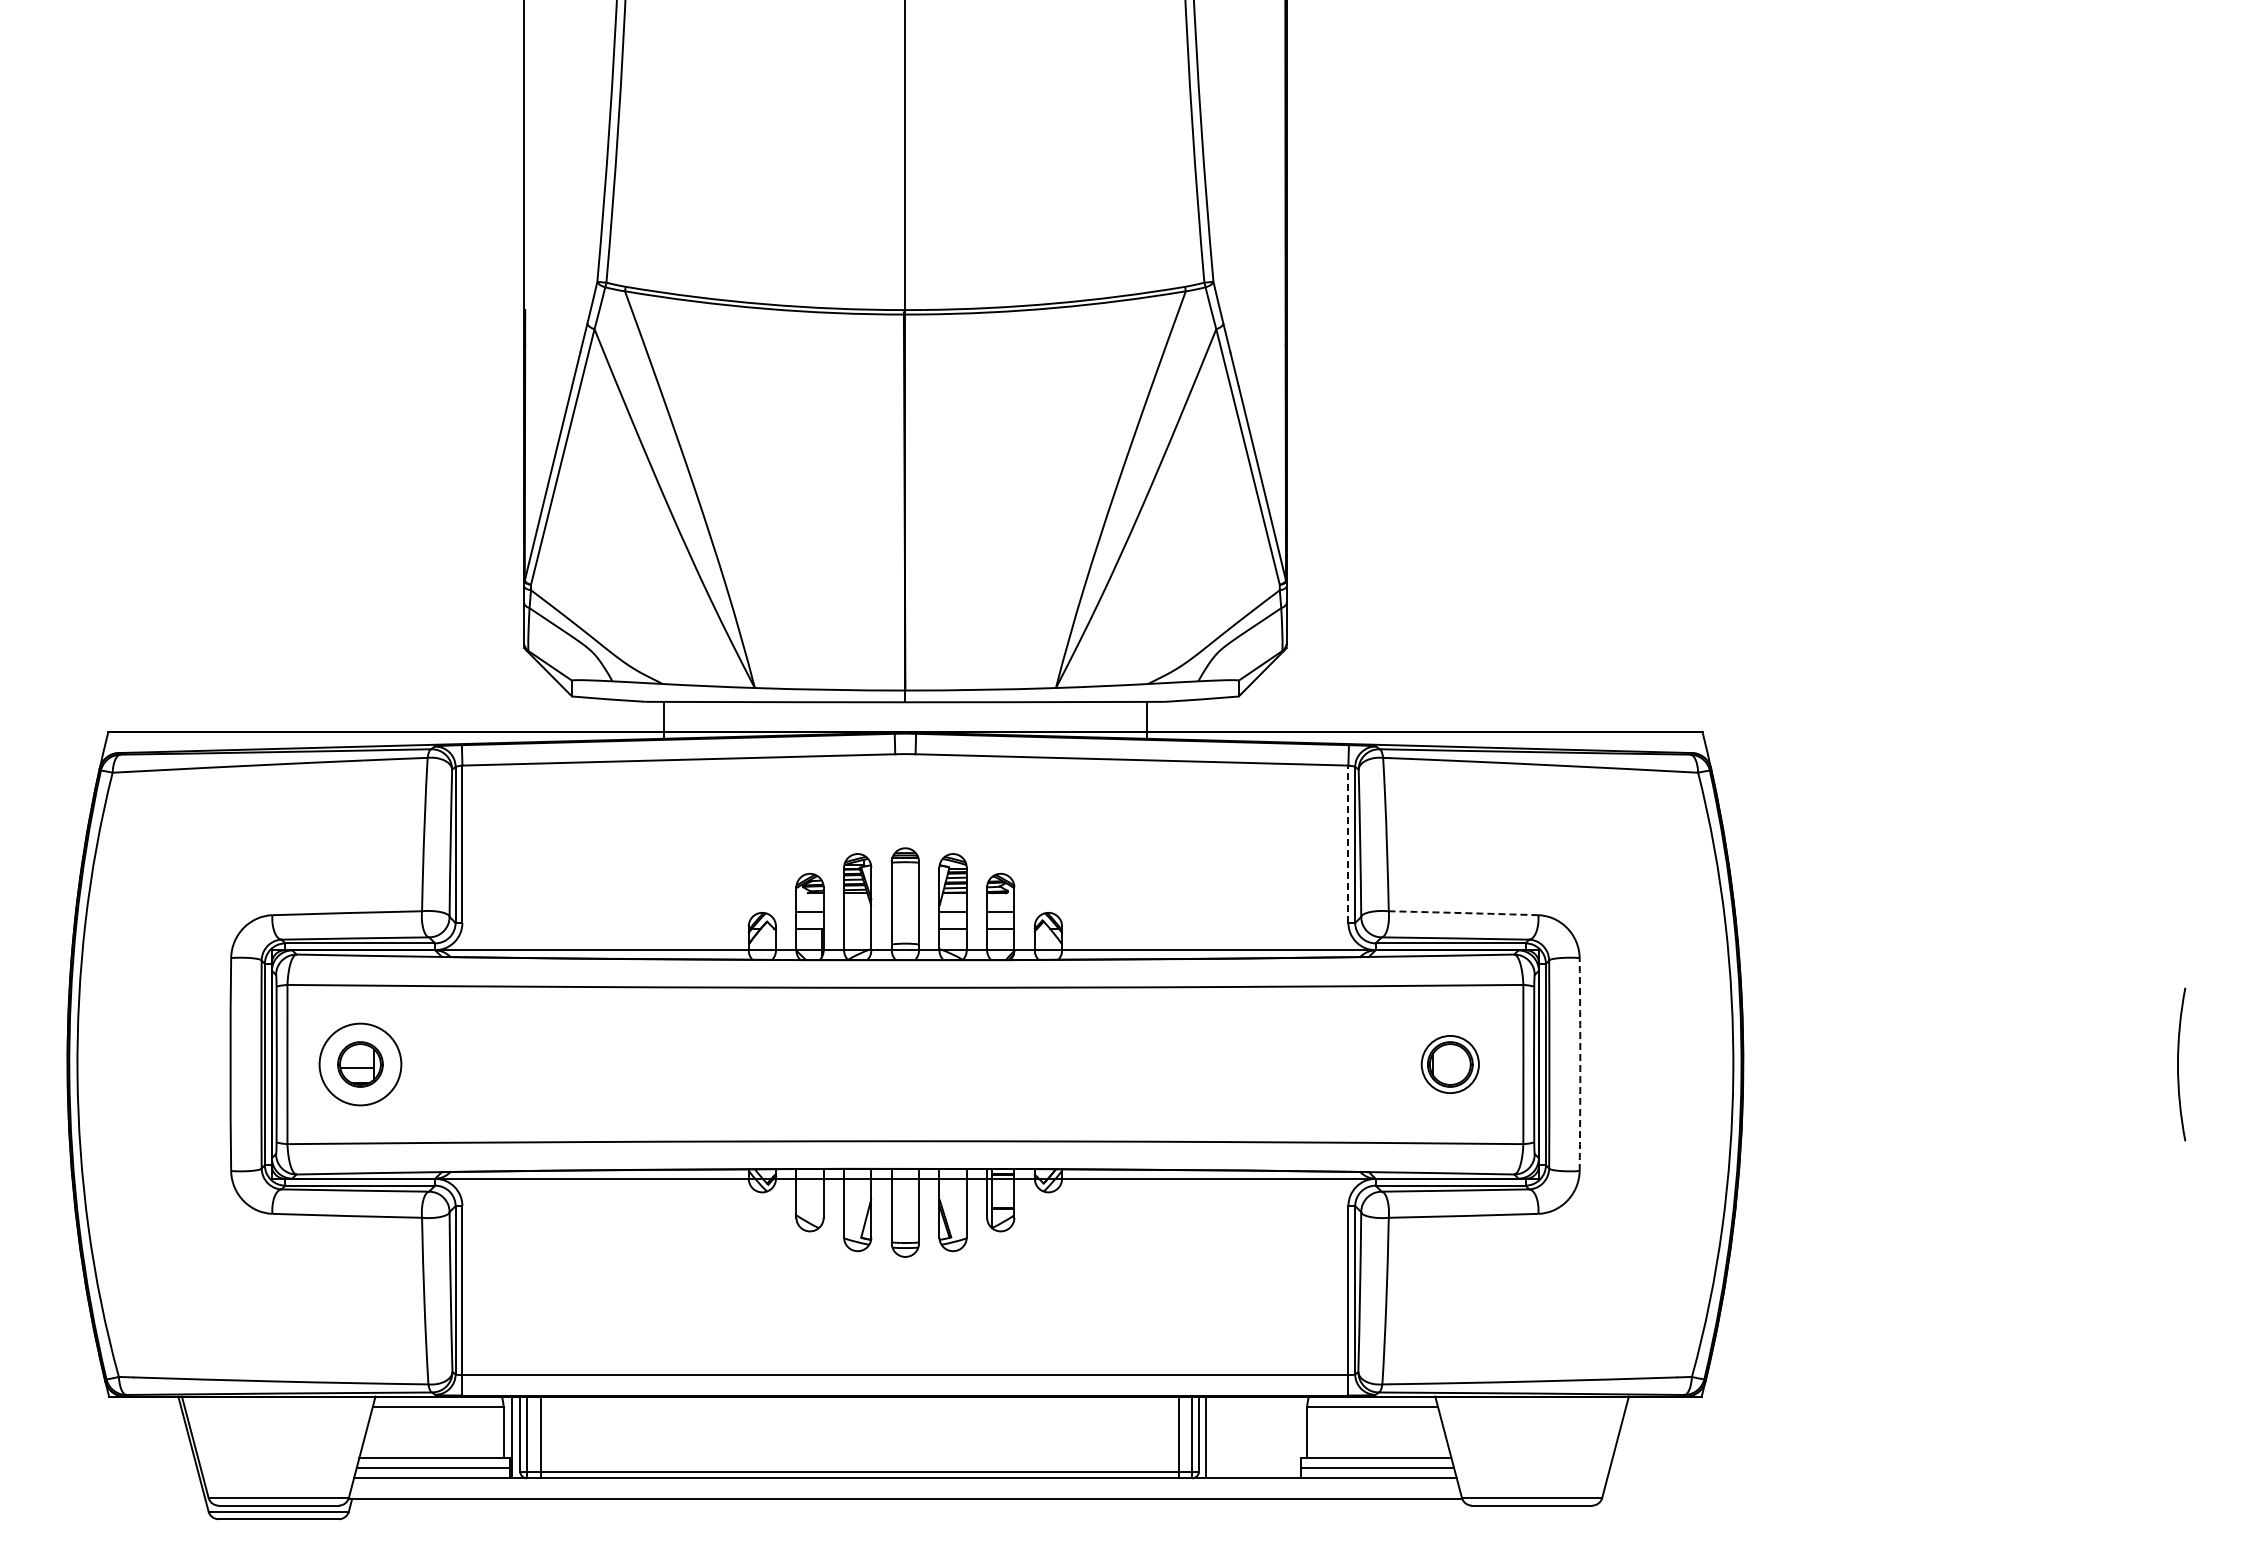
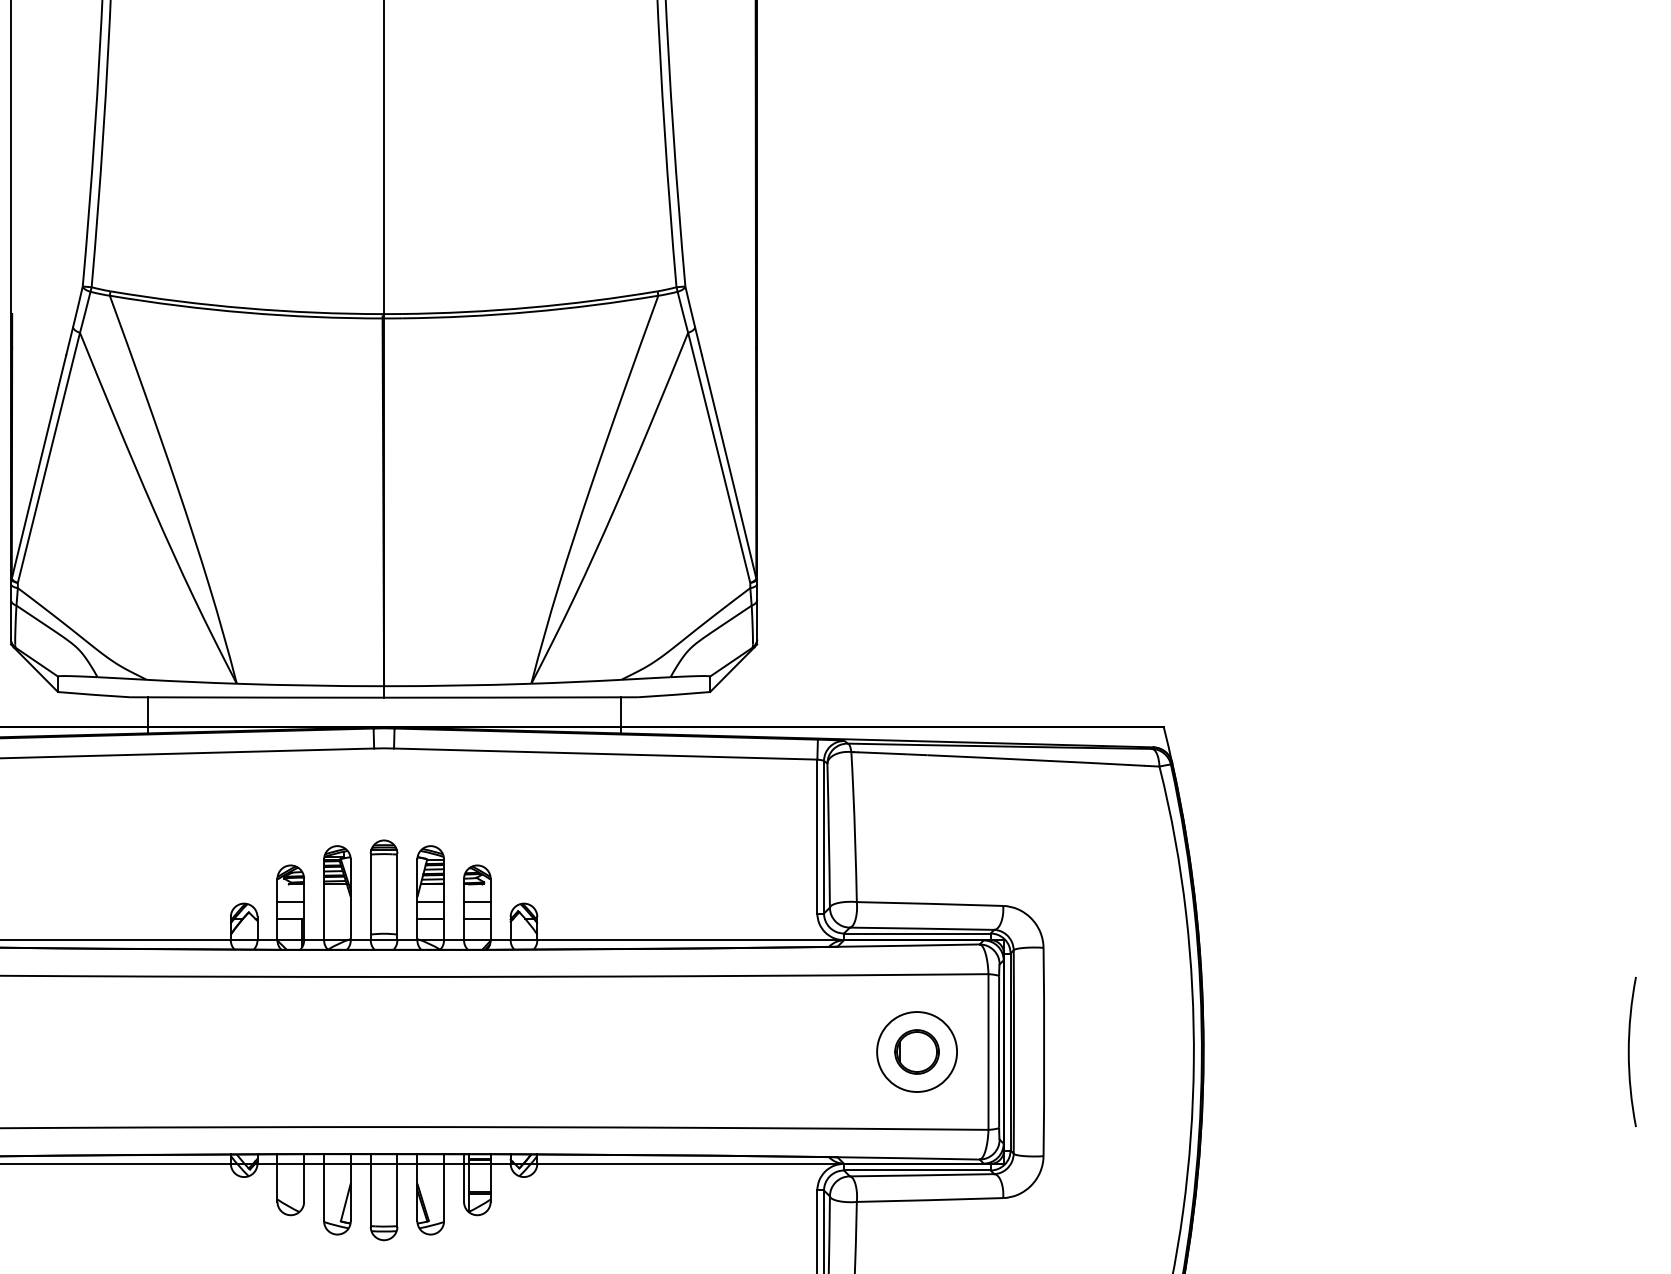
line: (1348, 844) -> (817, 836), dashed -> solid
arc: (1463, 913) -> (929, 904), dashed -> solid
circle: (1450, 1064) -> (917, 1051), size x1.43
arc: (1580, 1064) -> (1044, 1051), dashed -> solid

